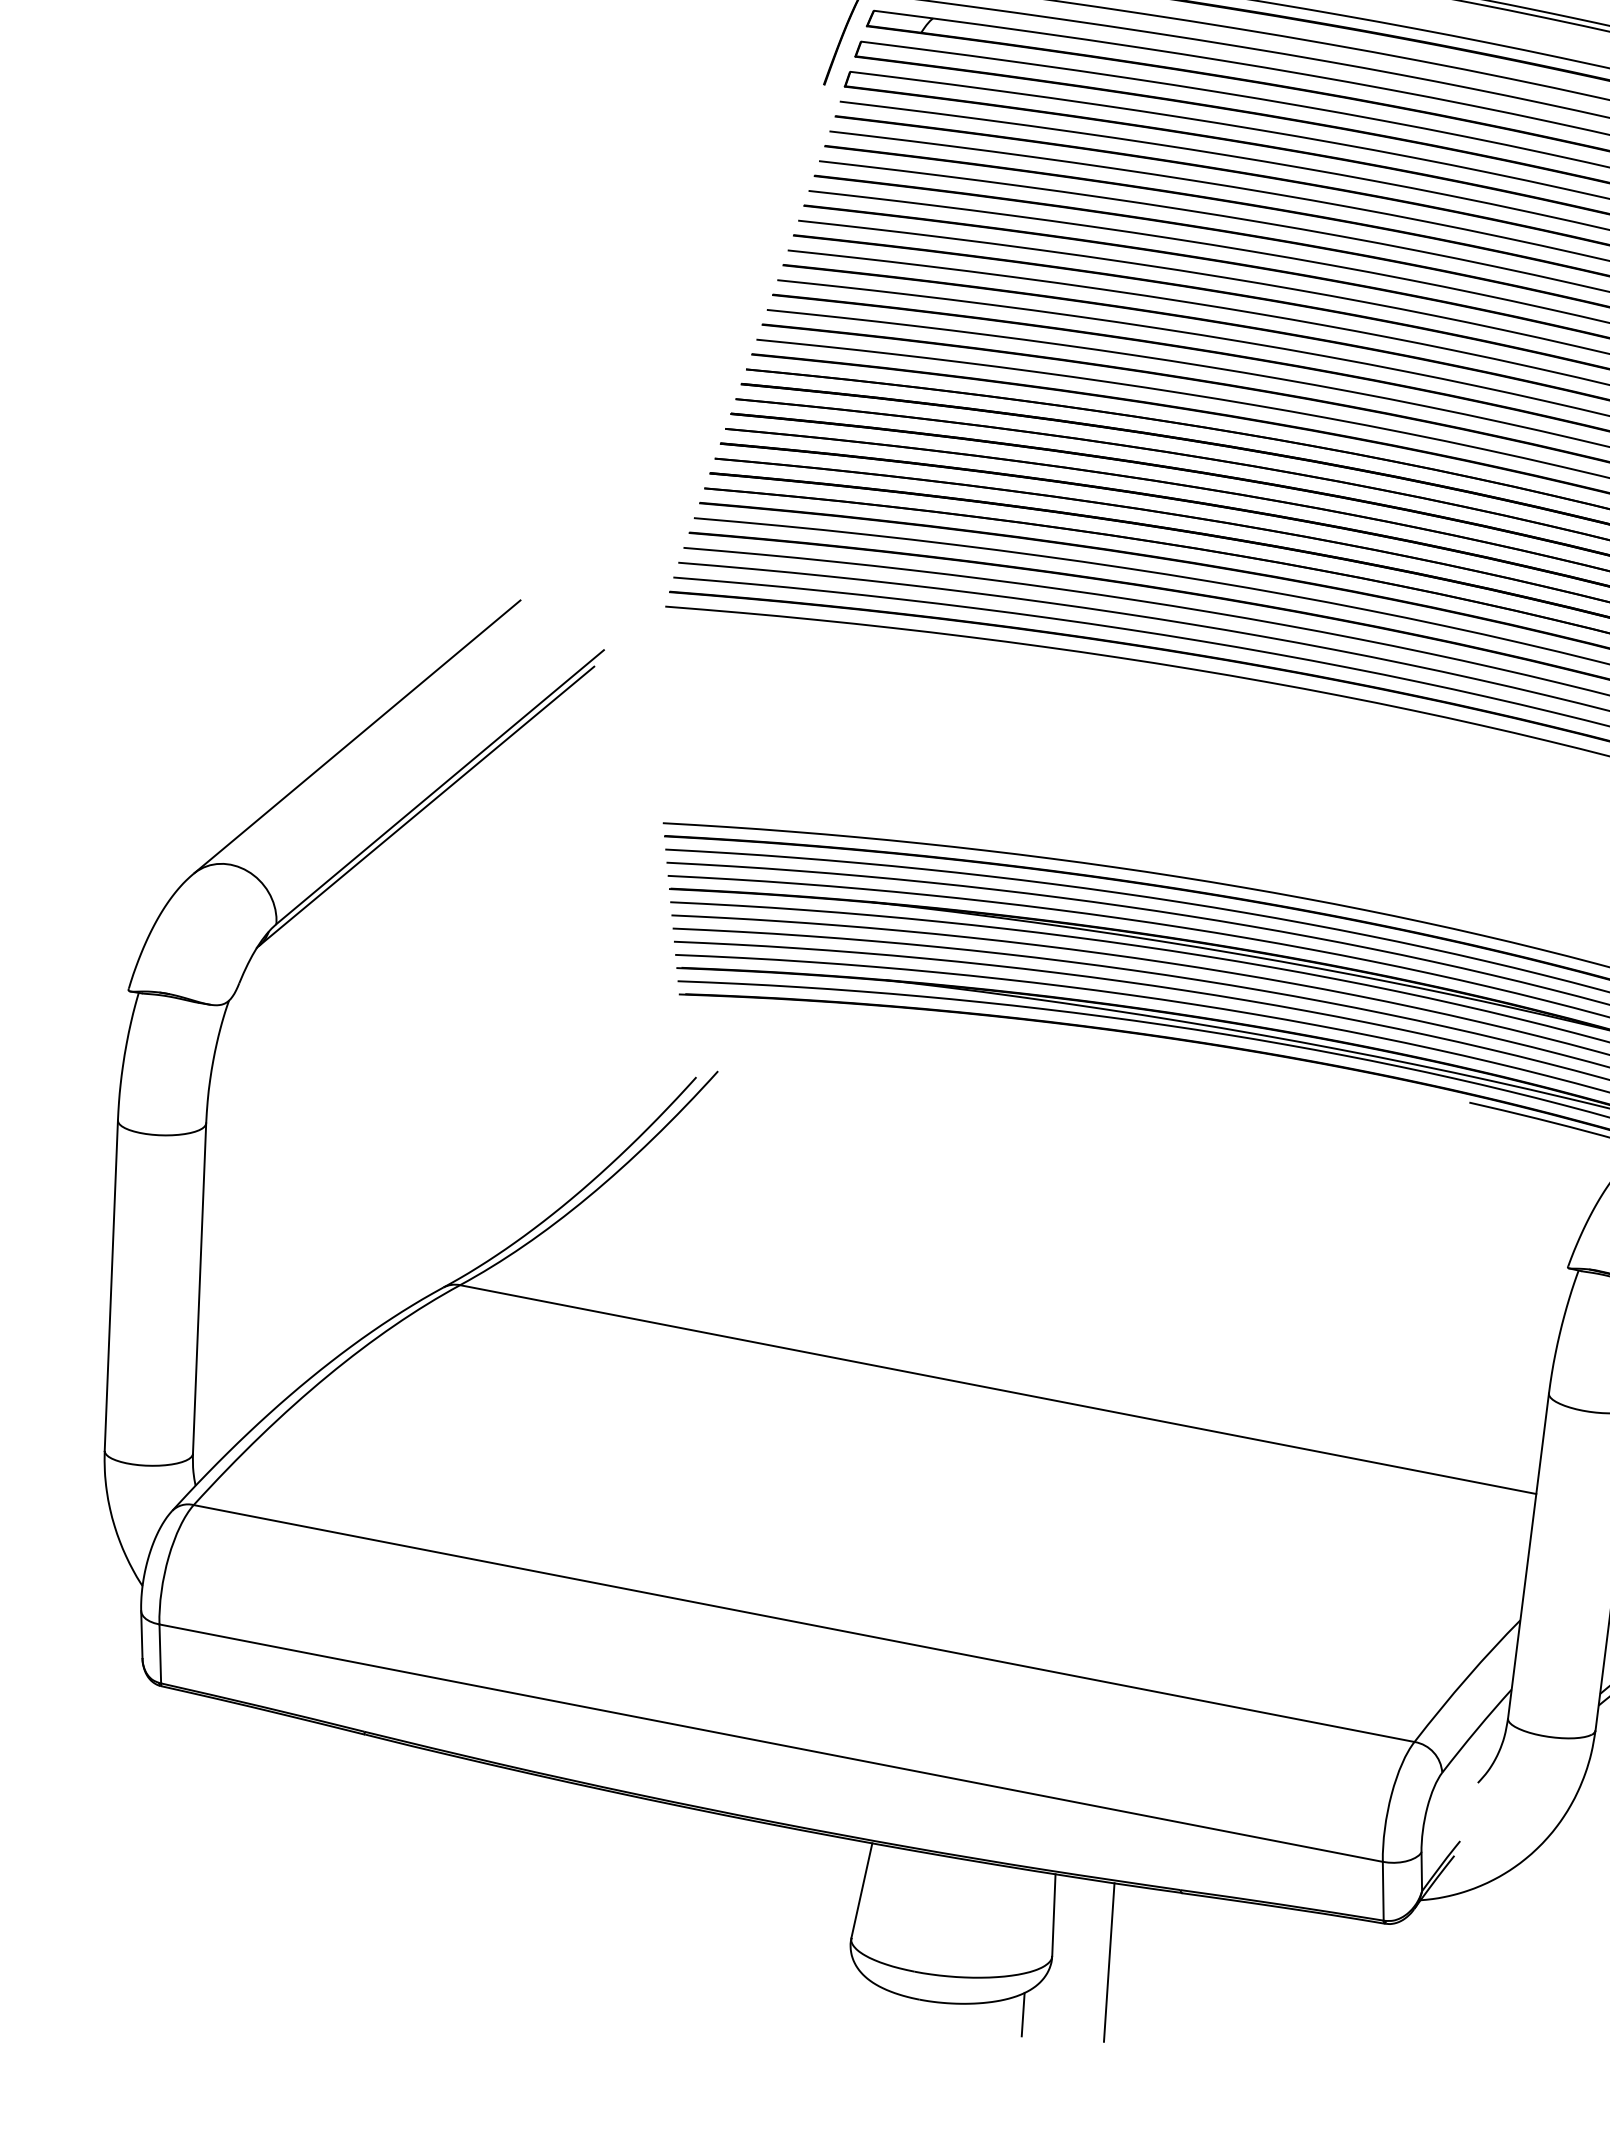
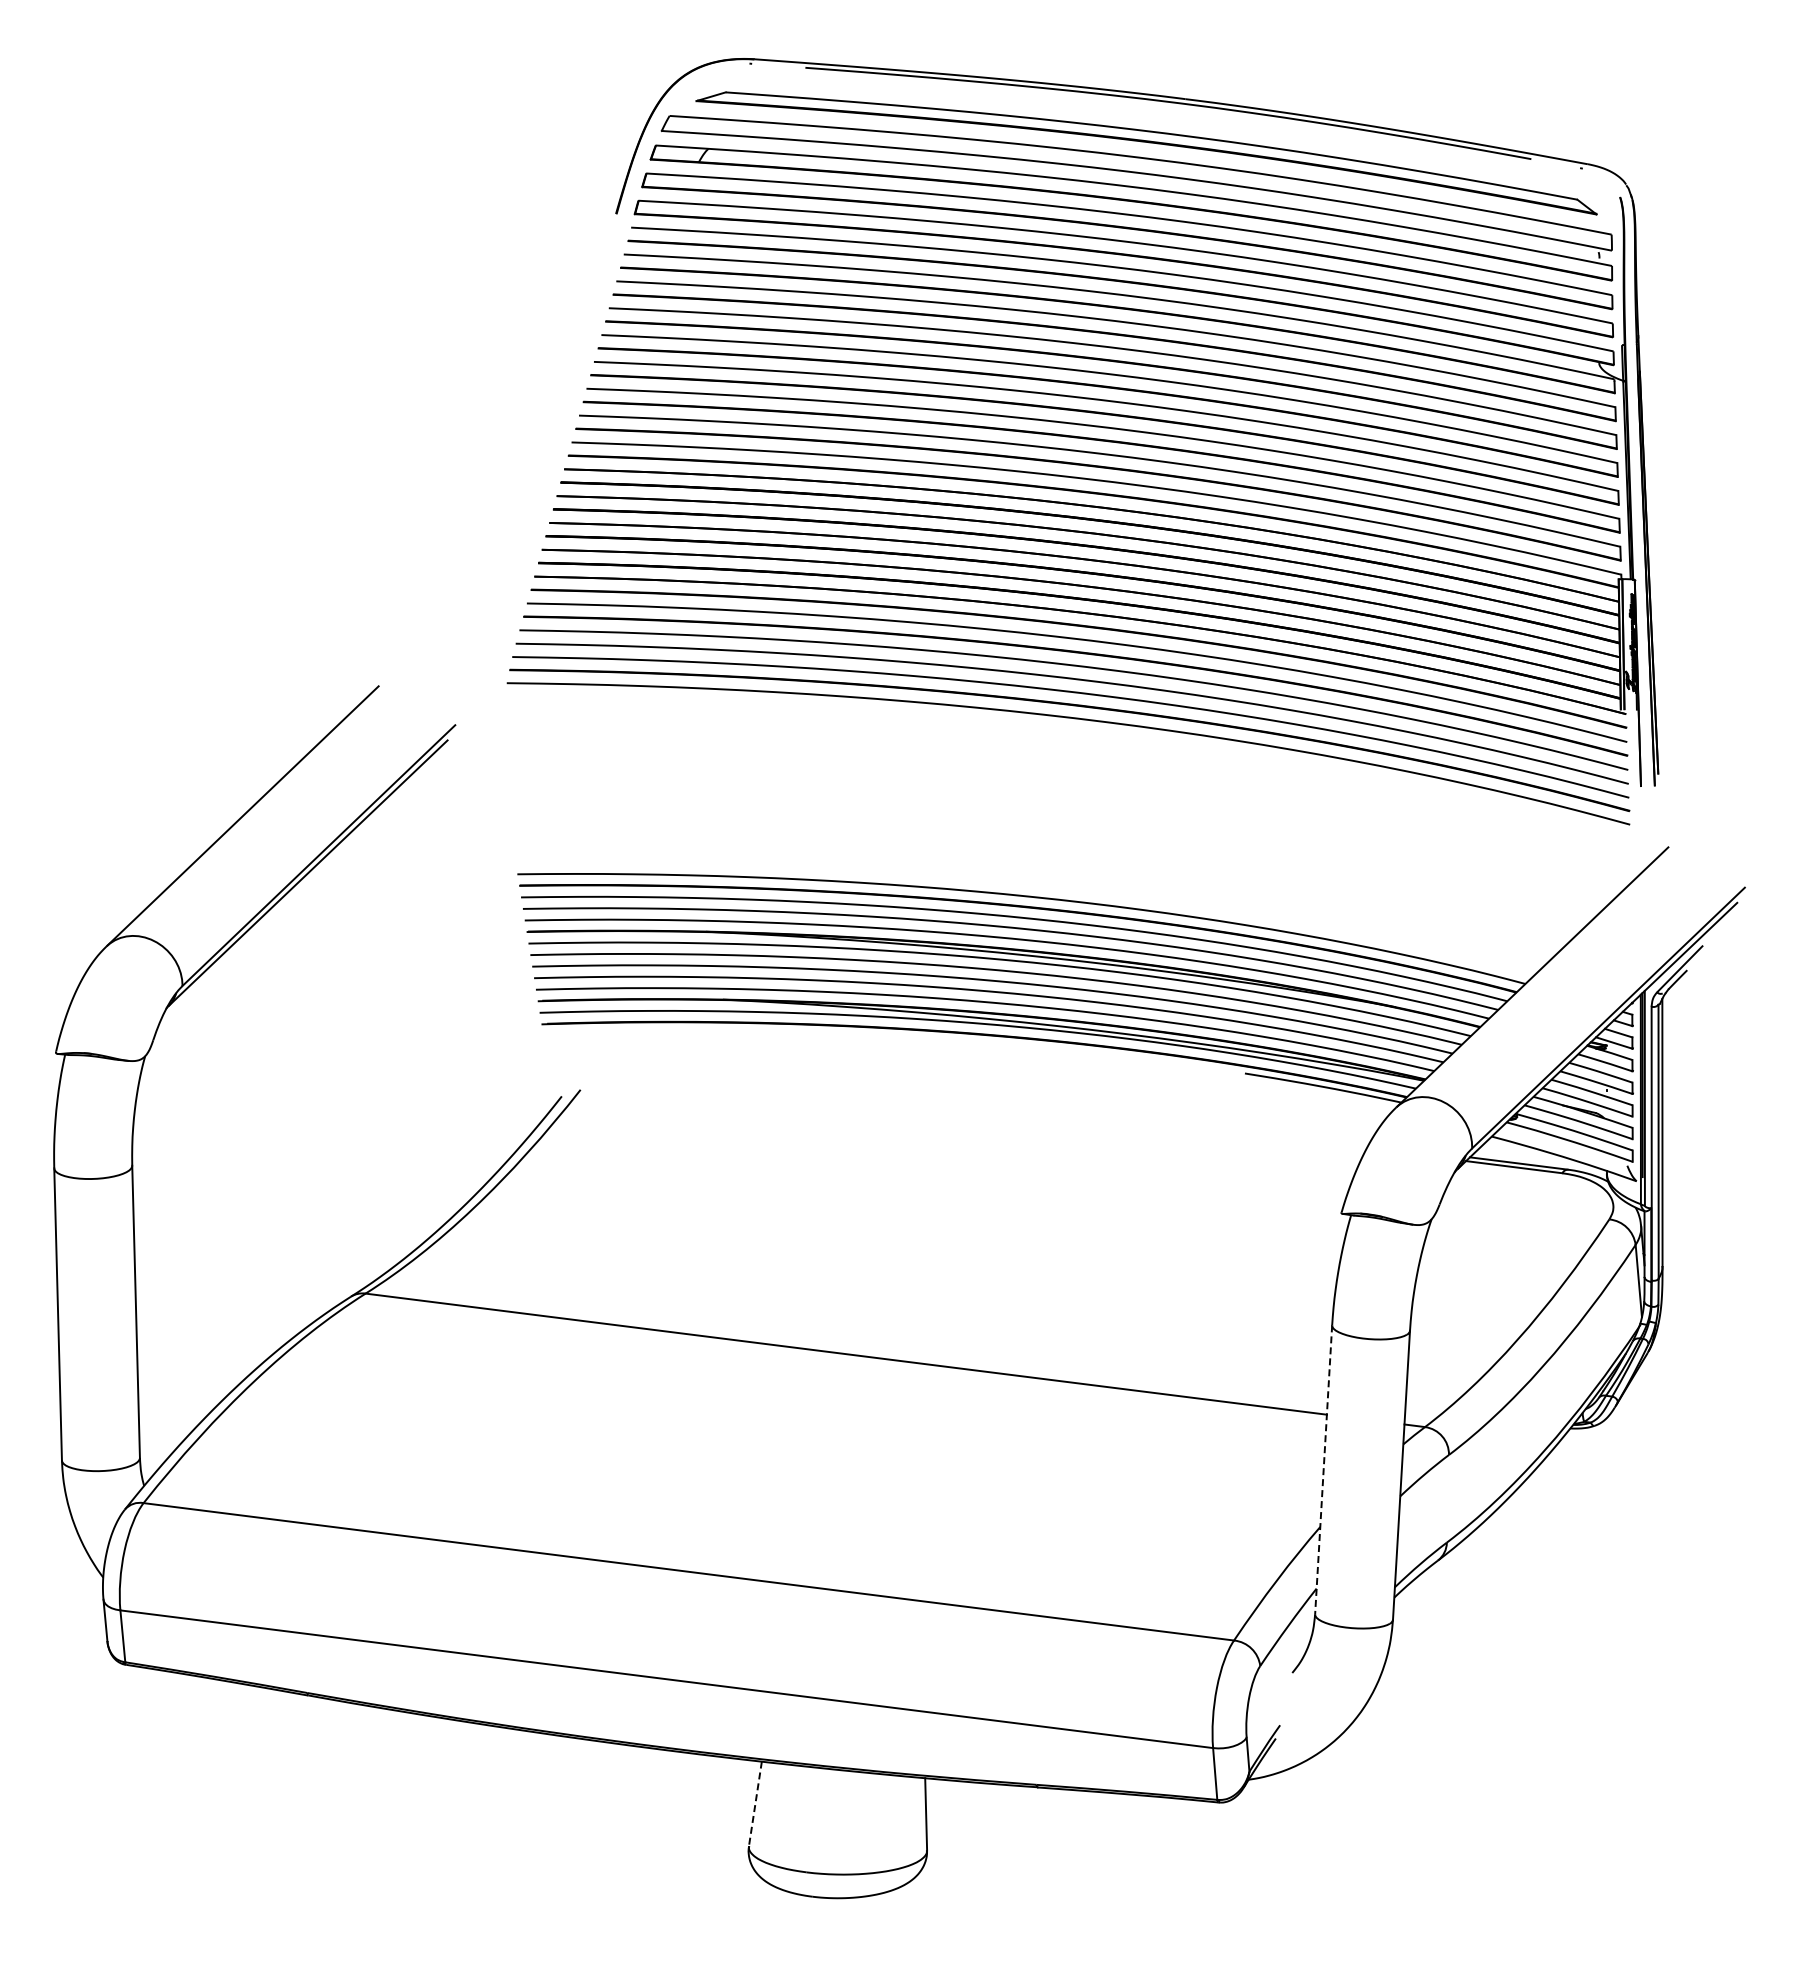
line: (1528, 1555) -> (1323, 1469), solid -> dashed
line: (862, 1890) -> (755, 1803), solid -> dashed
line: (1108, 1962) -> (977, 1852), removed
line: (1022, 2014) -> (904, 1903), removed

